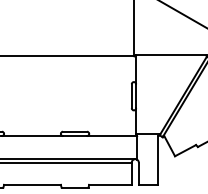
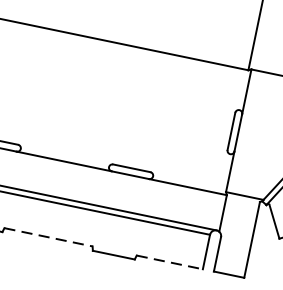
line: (32, 184) -> (48, 236), solid -> dashed
line: (110, 184) -> (169, 261), solid -> dashed

